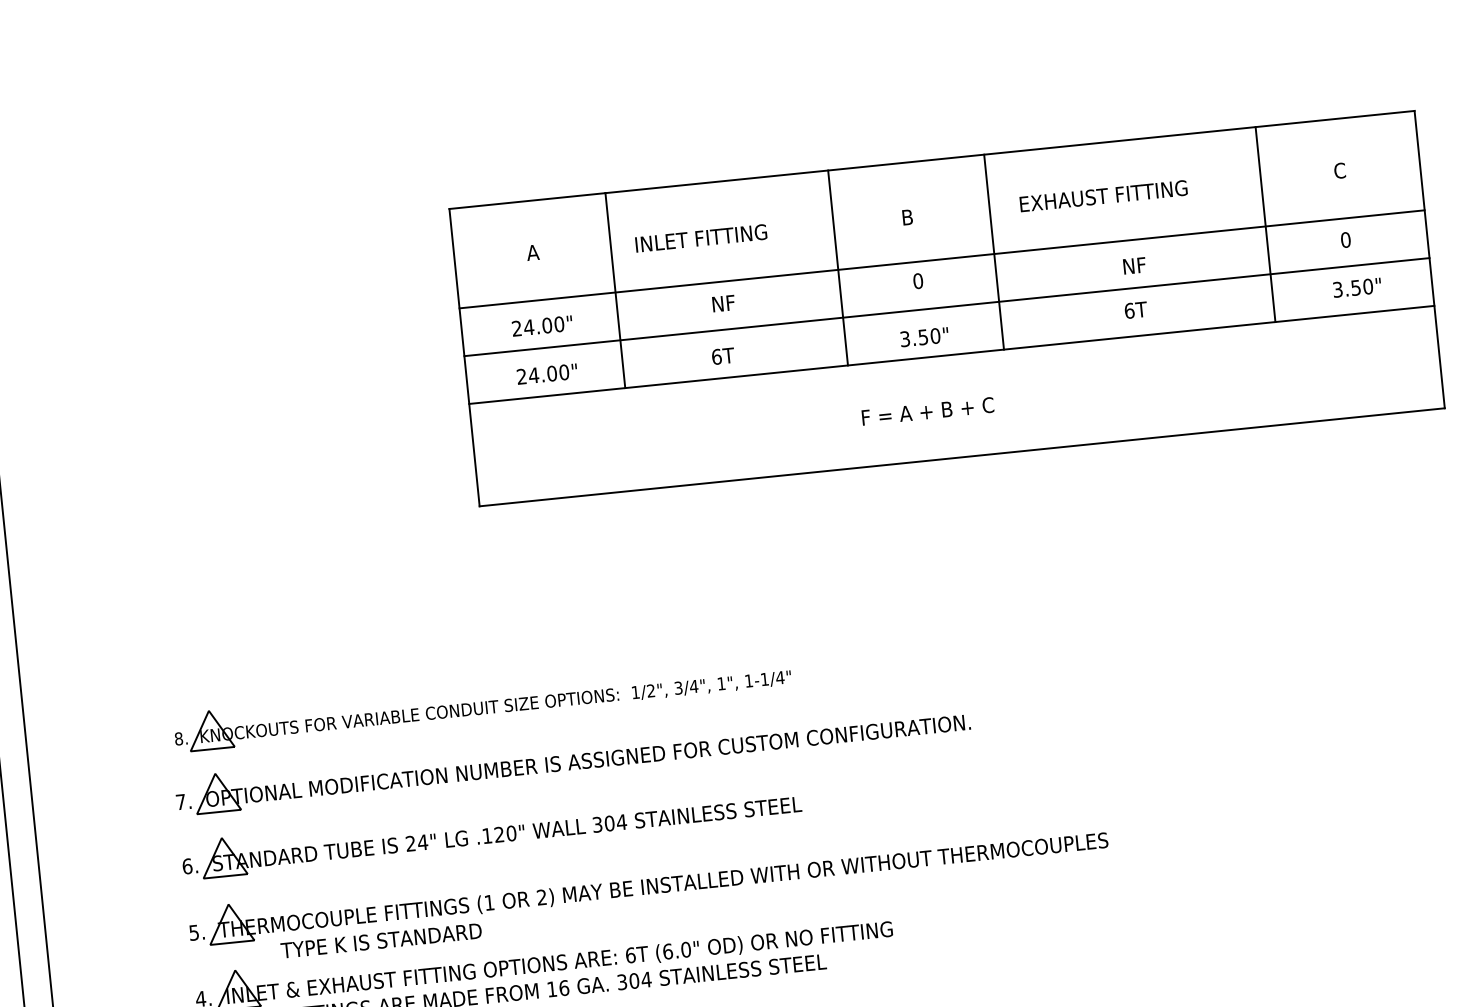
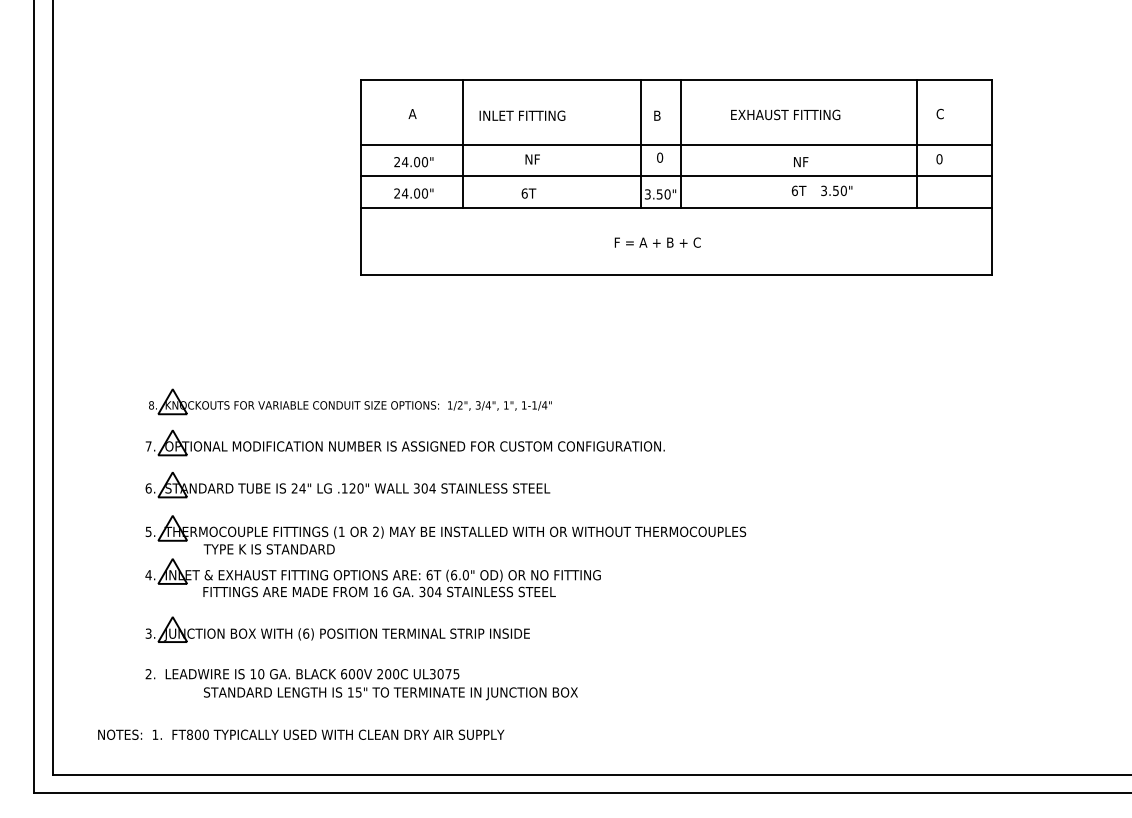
line: (1265, 223) -> (916, 143), moved
line: (994, 251) -> (681, 143), moved
line: (838, 267) -> (641, 143), moved
text: (1356, 287) -> (836, 190), moved

